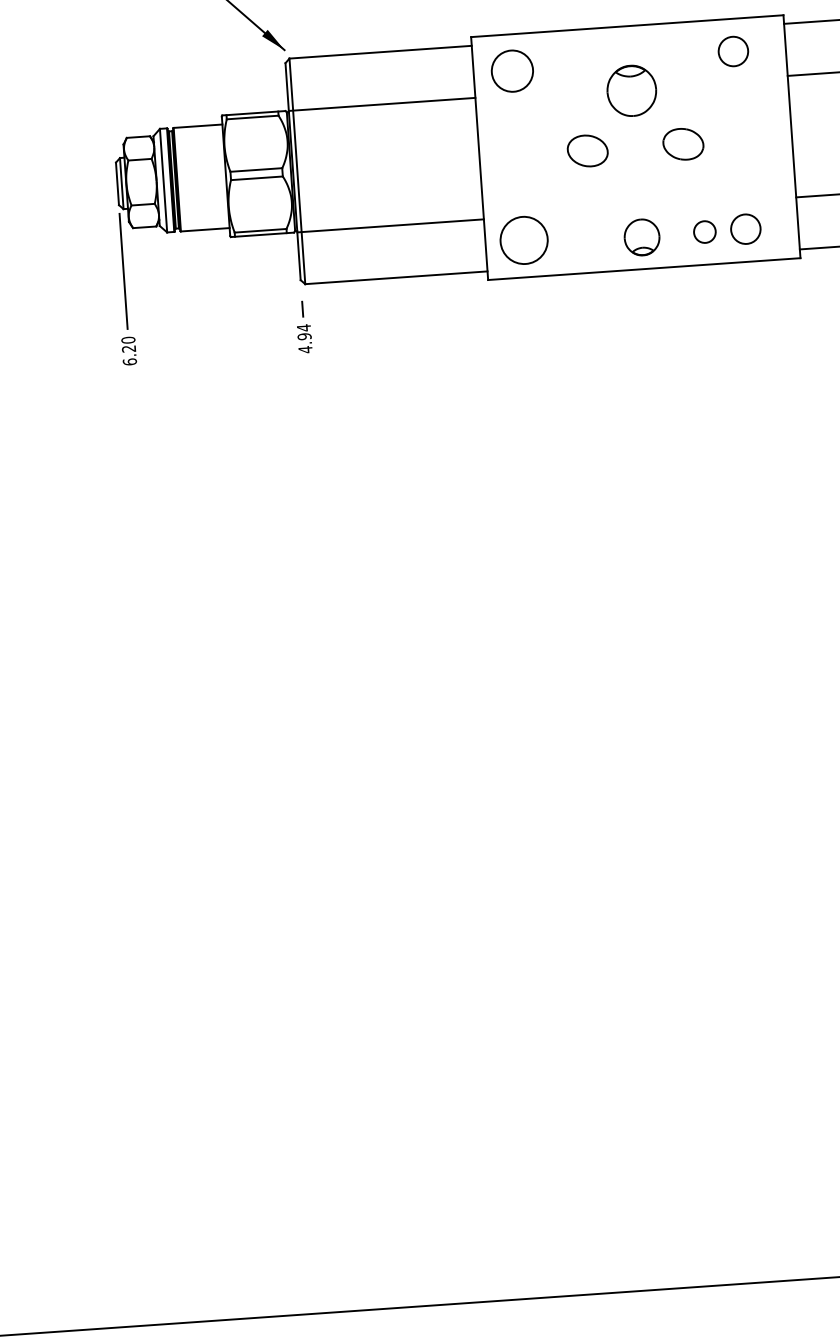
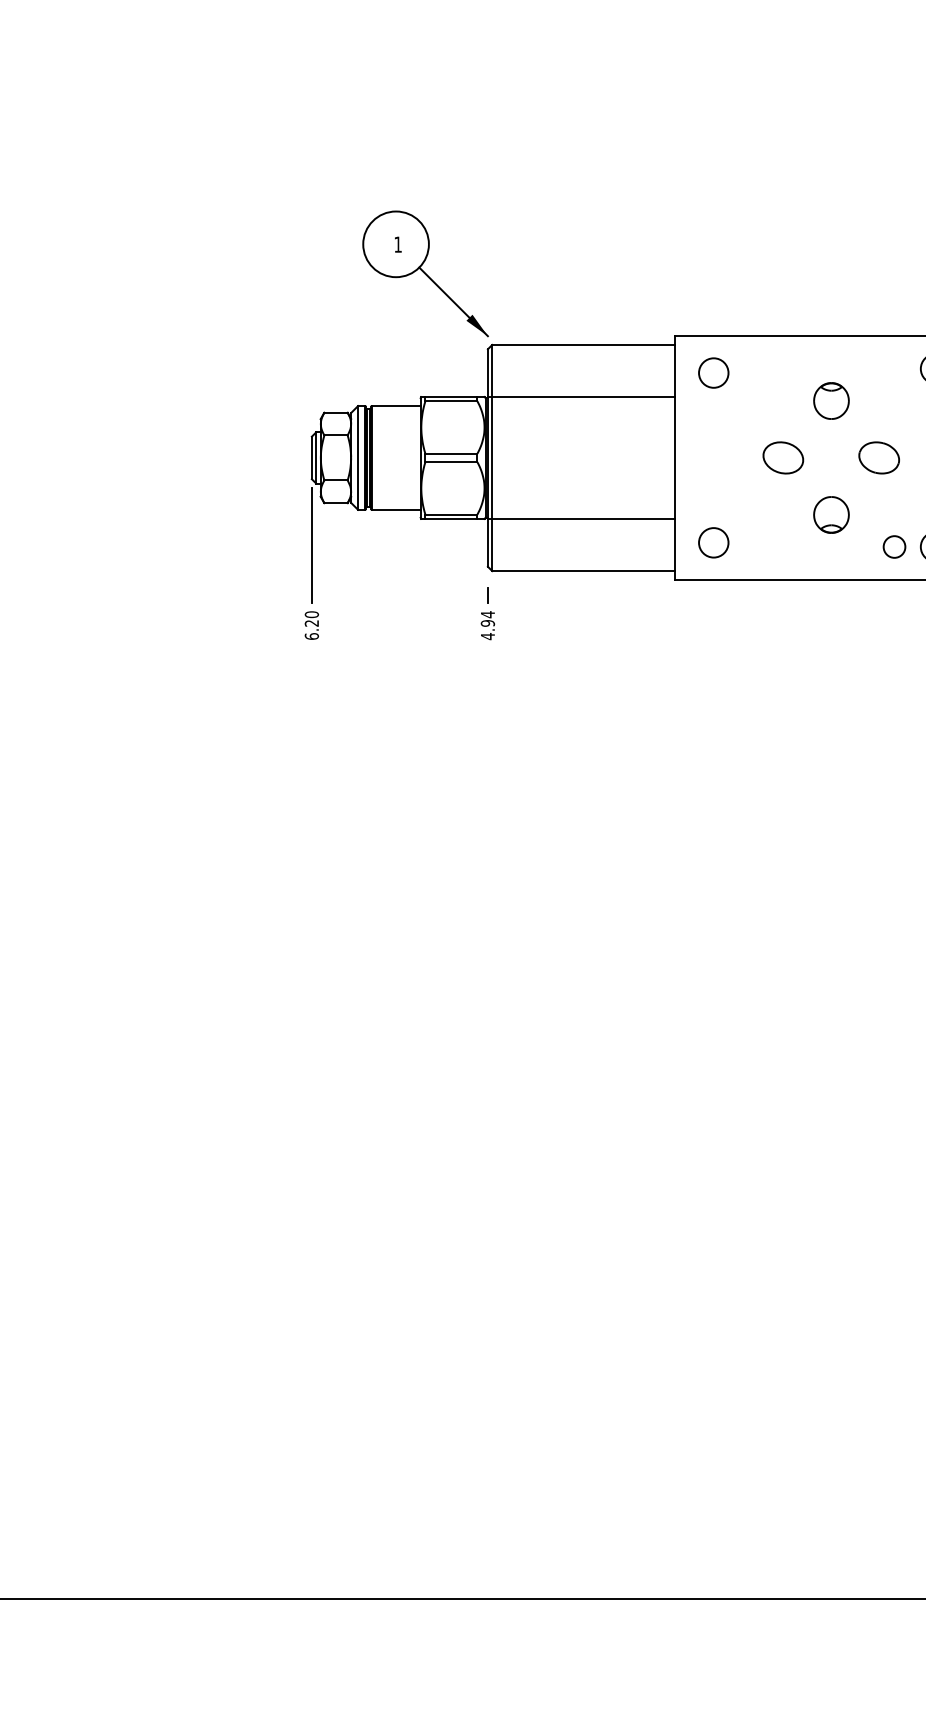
circle: (512, 70) -> (713, 372), size x0.71
part: (631, 90) -> (831, 400), size x0.71
part: (642, 236) -> (831, 514), moved
circle: (524, 240) -> (713, 542), size x0.62

